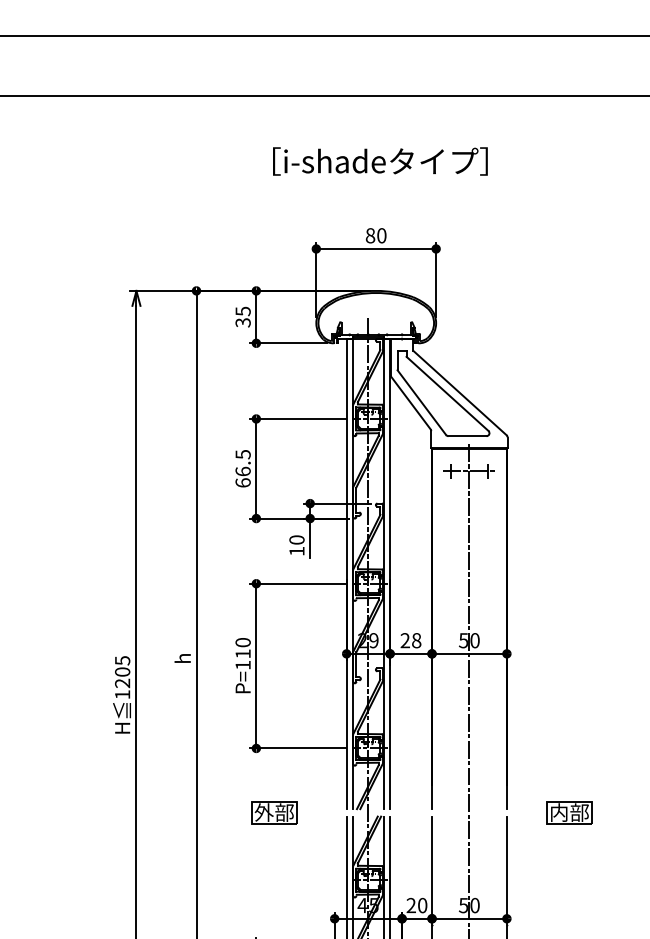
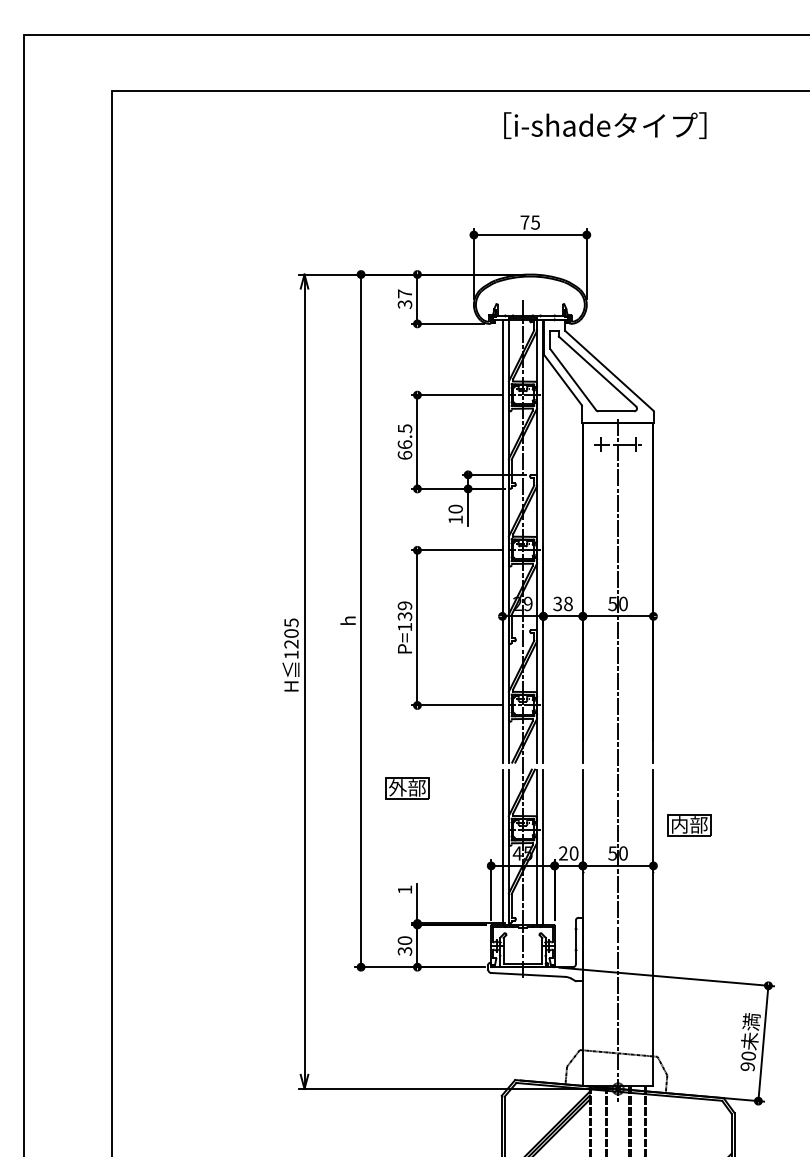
text: (380, 161) -> (605, 125), moved
text: (376, 235) -> (530, 222), 80 -> 75
text: (243, 311) -> (405, 293), 35 -> 37
text: (405, 641) -> (557, 604), 28 -> 38
text: (242, 647) -> (404, 610), P=110 -> P=139
part: (274, 813) -> (407, 788), moved
part: (569, 813) -> (689, 825), moved

